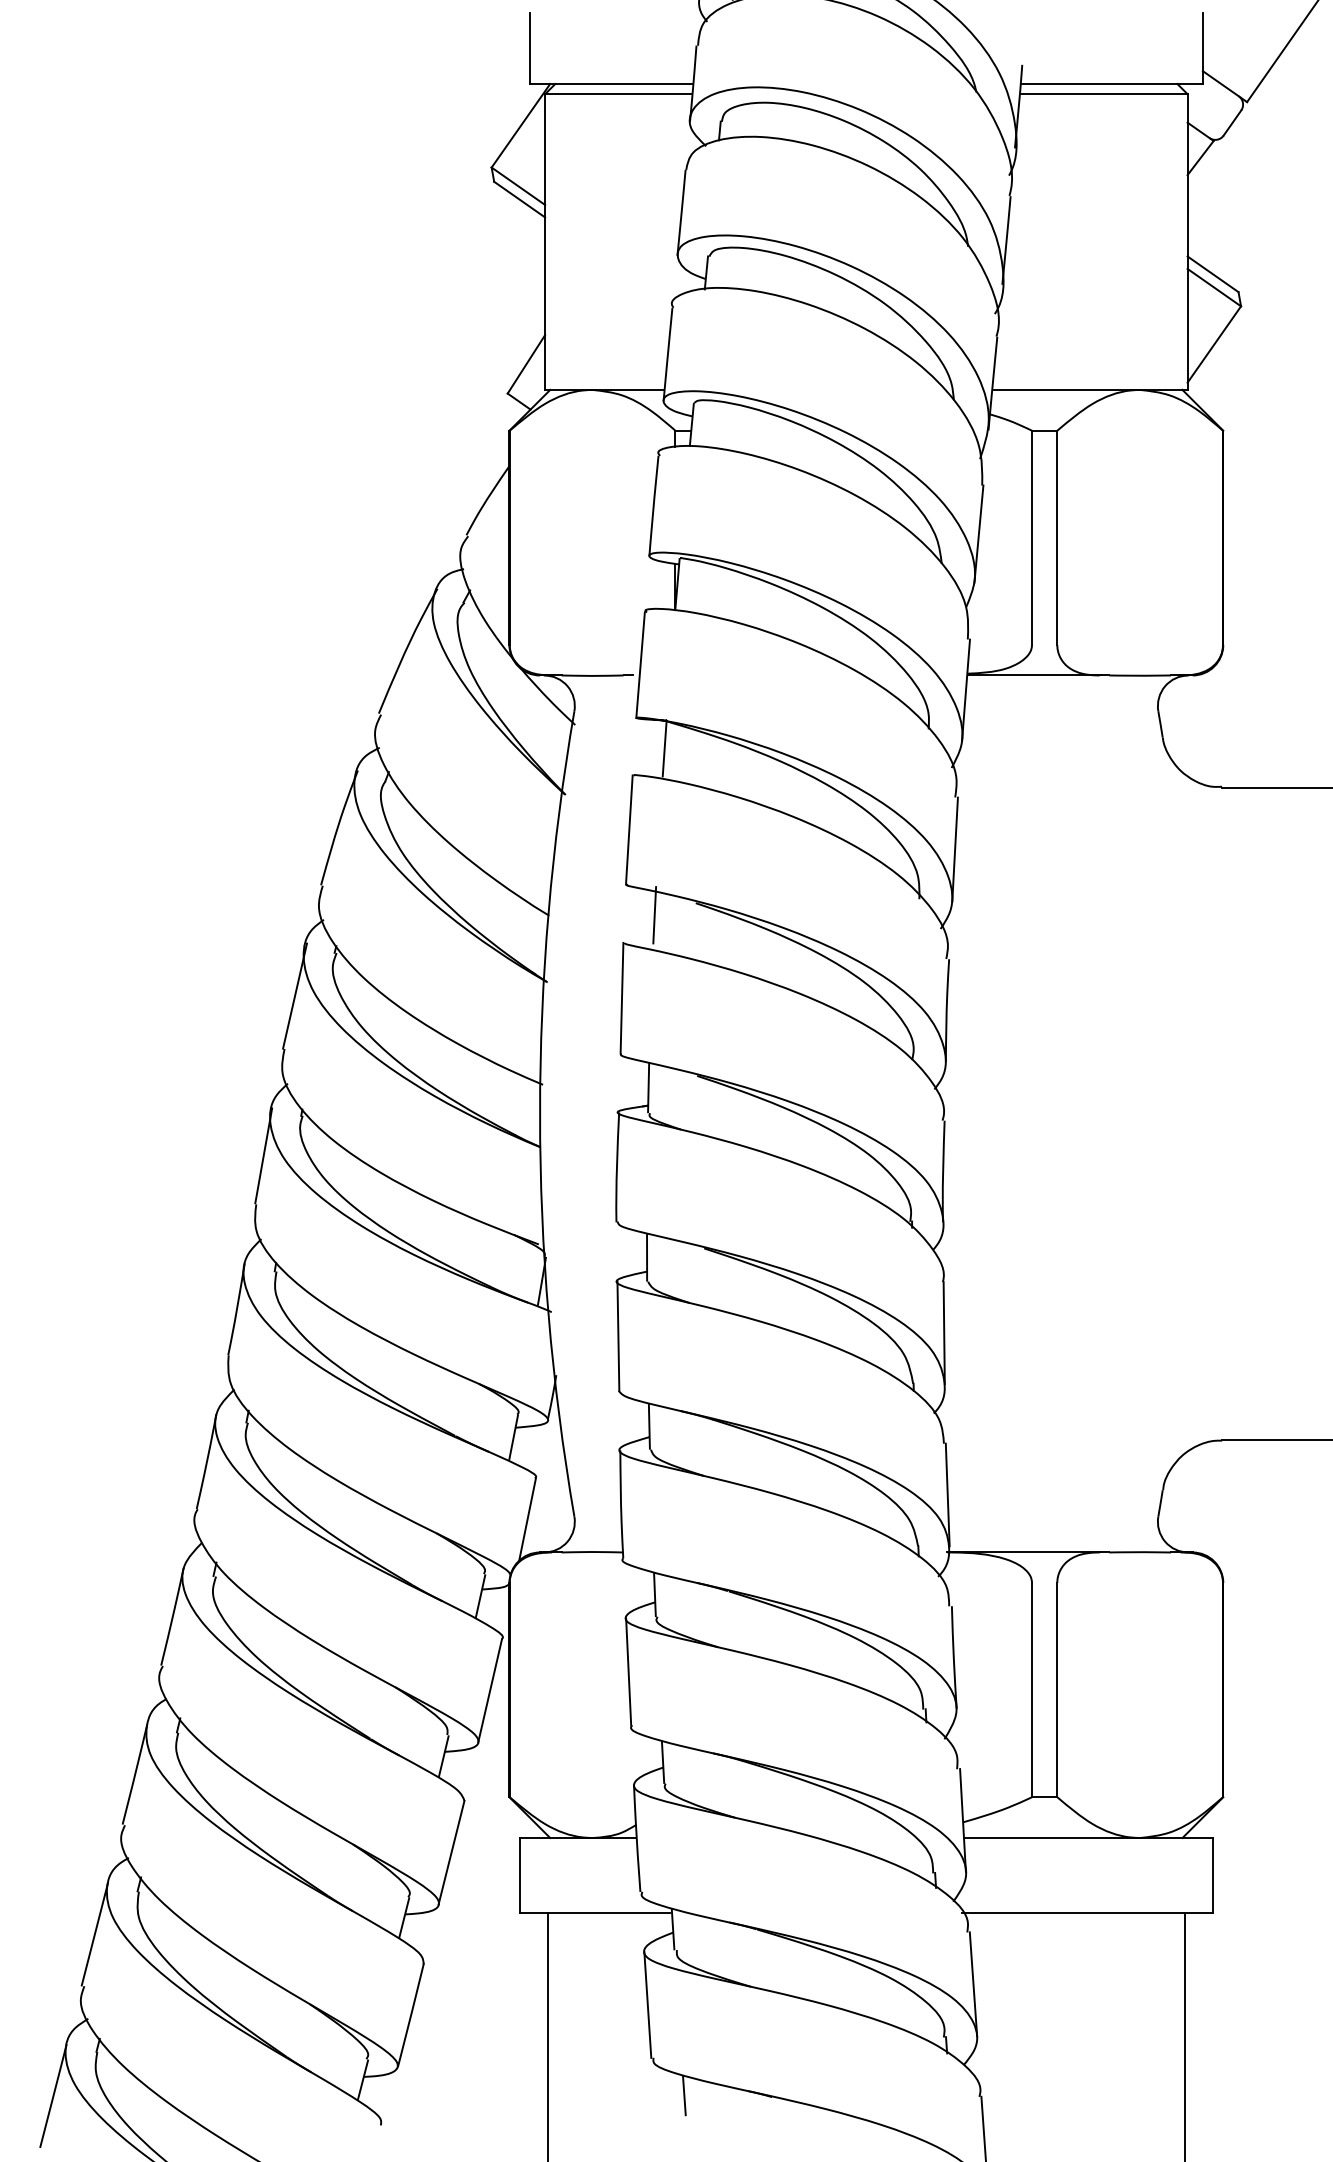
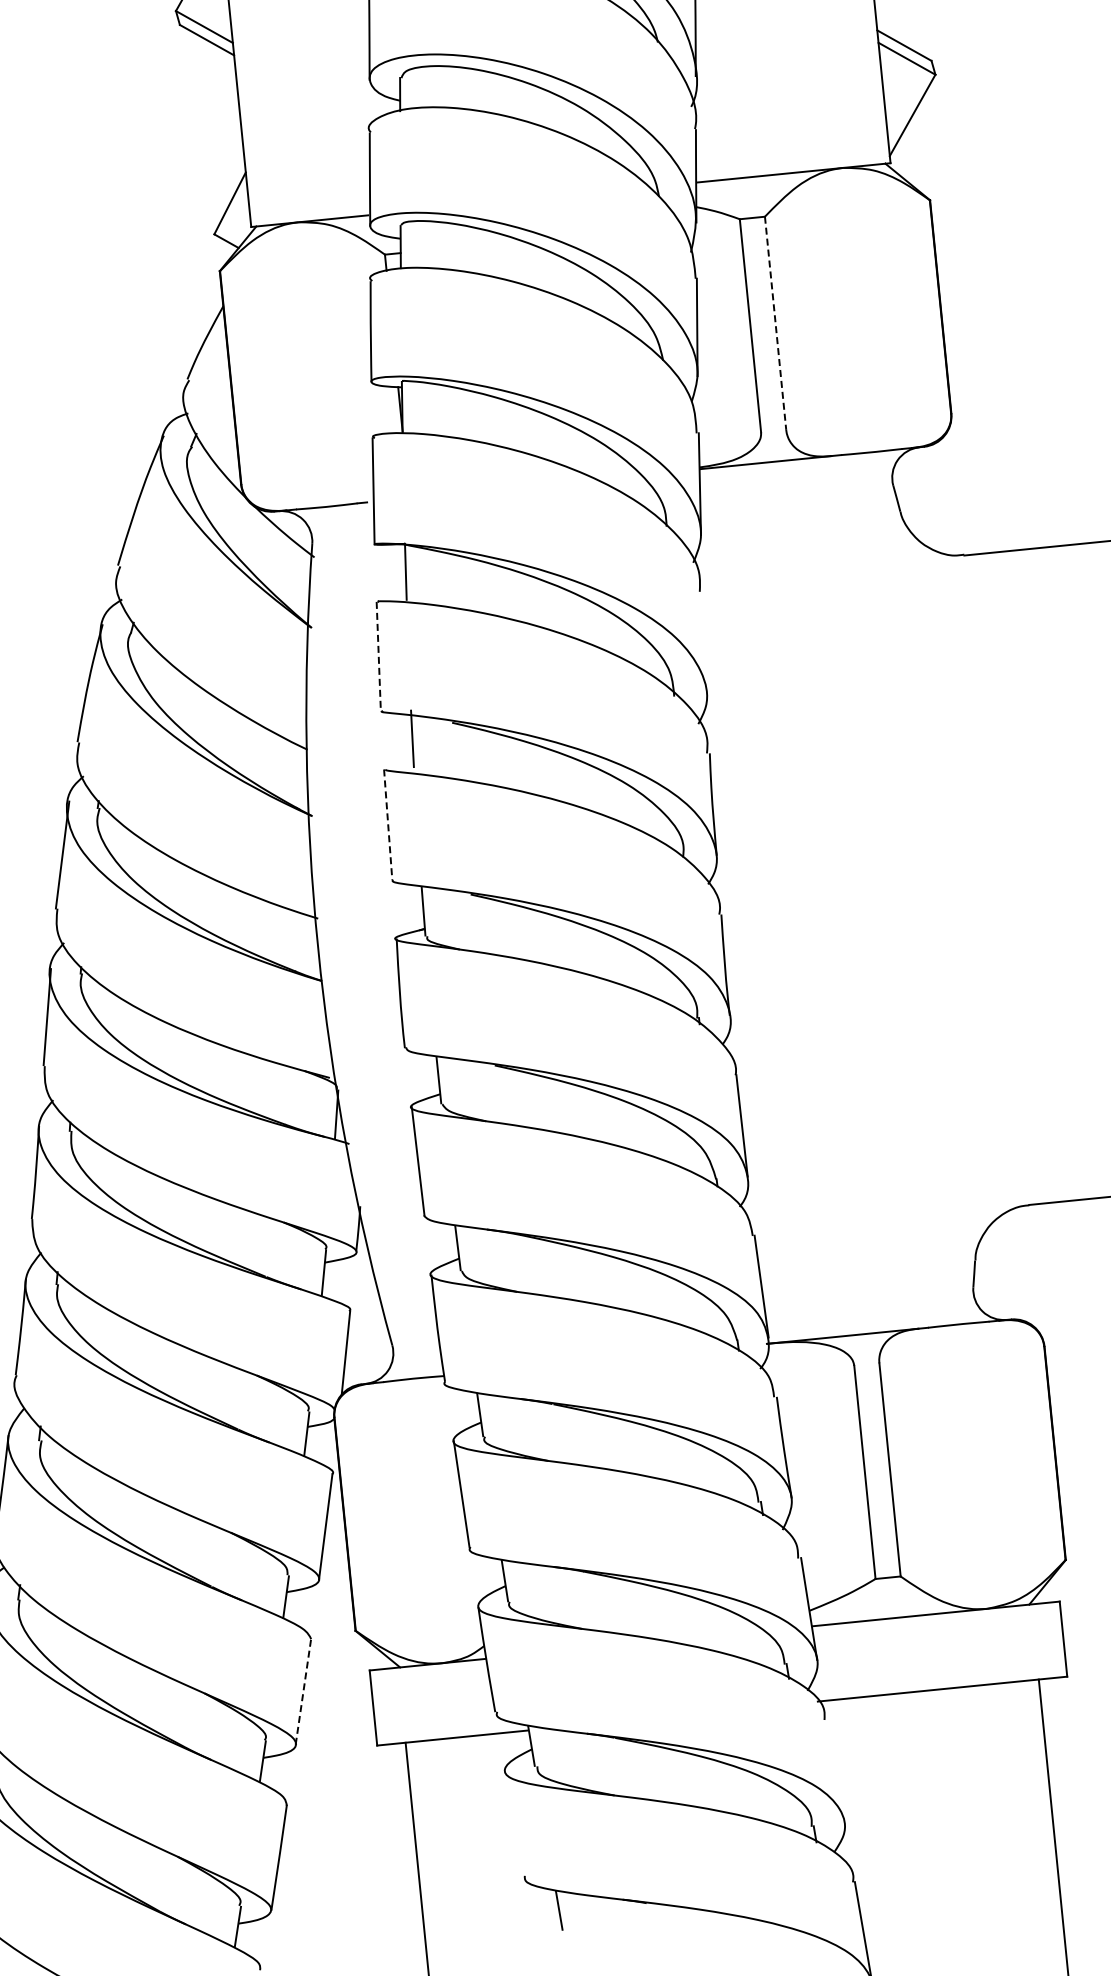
line: (1057, 538) -> (775, 323), solid -> dashed
line: (629, 829) -> (378, 656), solid -> dashed
line: (954, 849) -> (704, 643), removed
line: (622, 998) -> (388, 824), solid -> dashed
line: (451, 1852) -> (303, 1691), solid -> dashed
line: (973, 1984) -> (835, 1771), removed
line: (647, 2004) -> (513, 1823), removed

